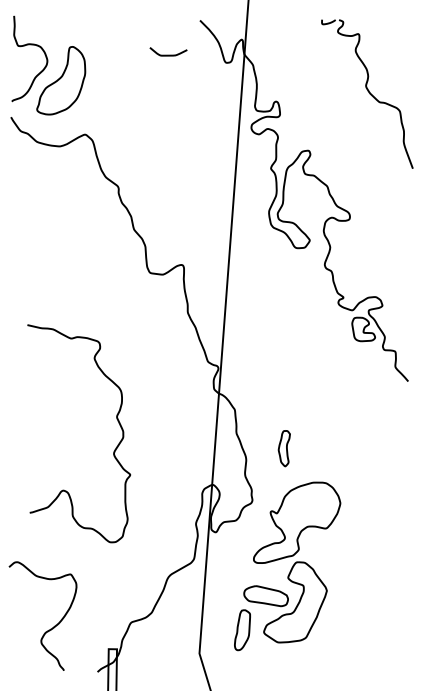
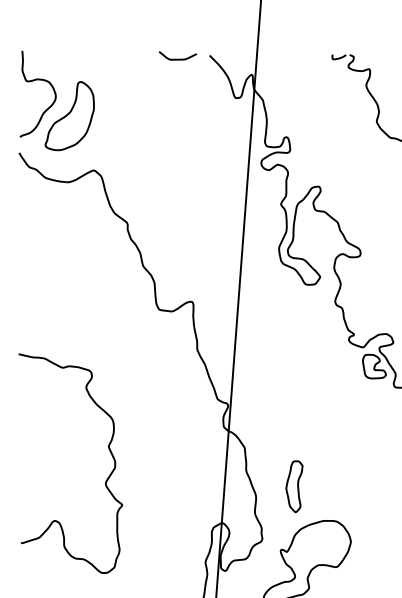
curve: (168, 54) -> (177, 58), moved
part: (284, 448) -> (294, 486), size x1.43
curve: (113, 451) -> (105, 481), moved

